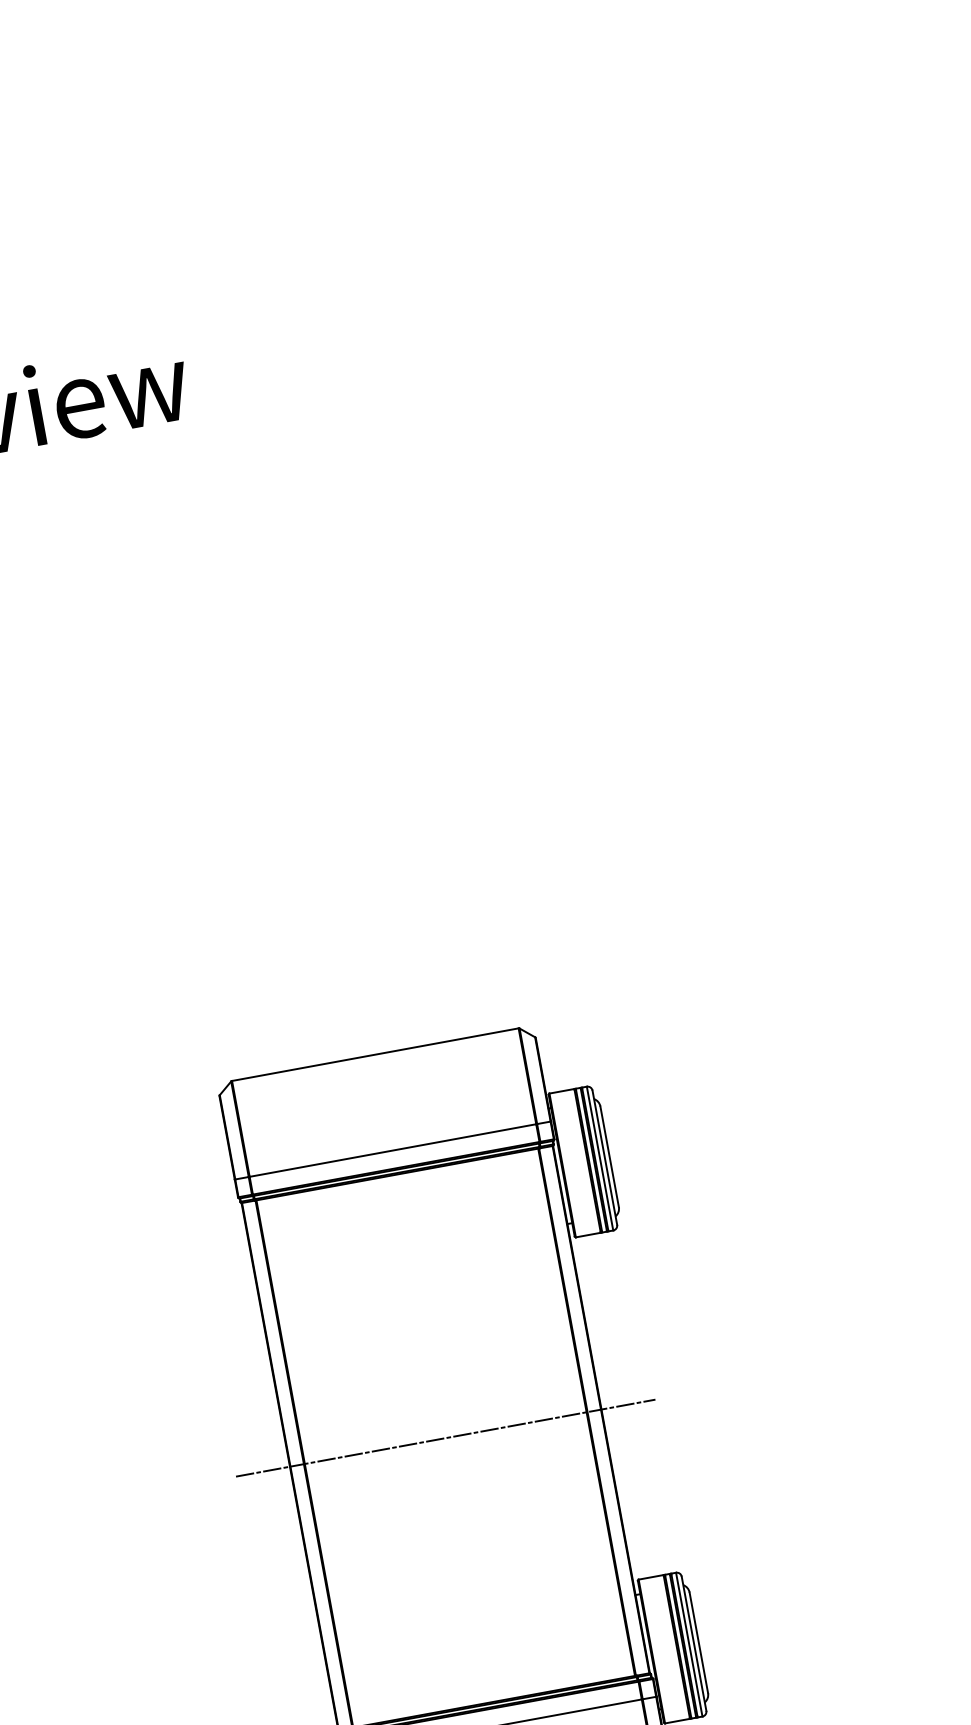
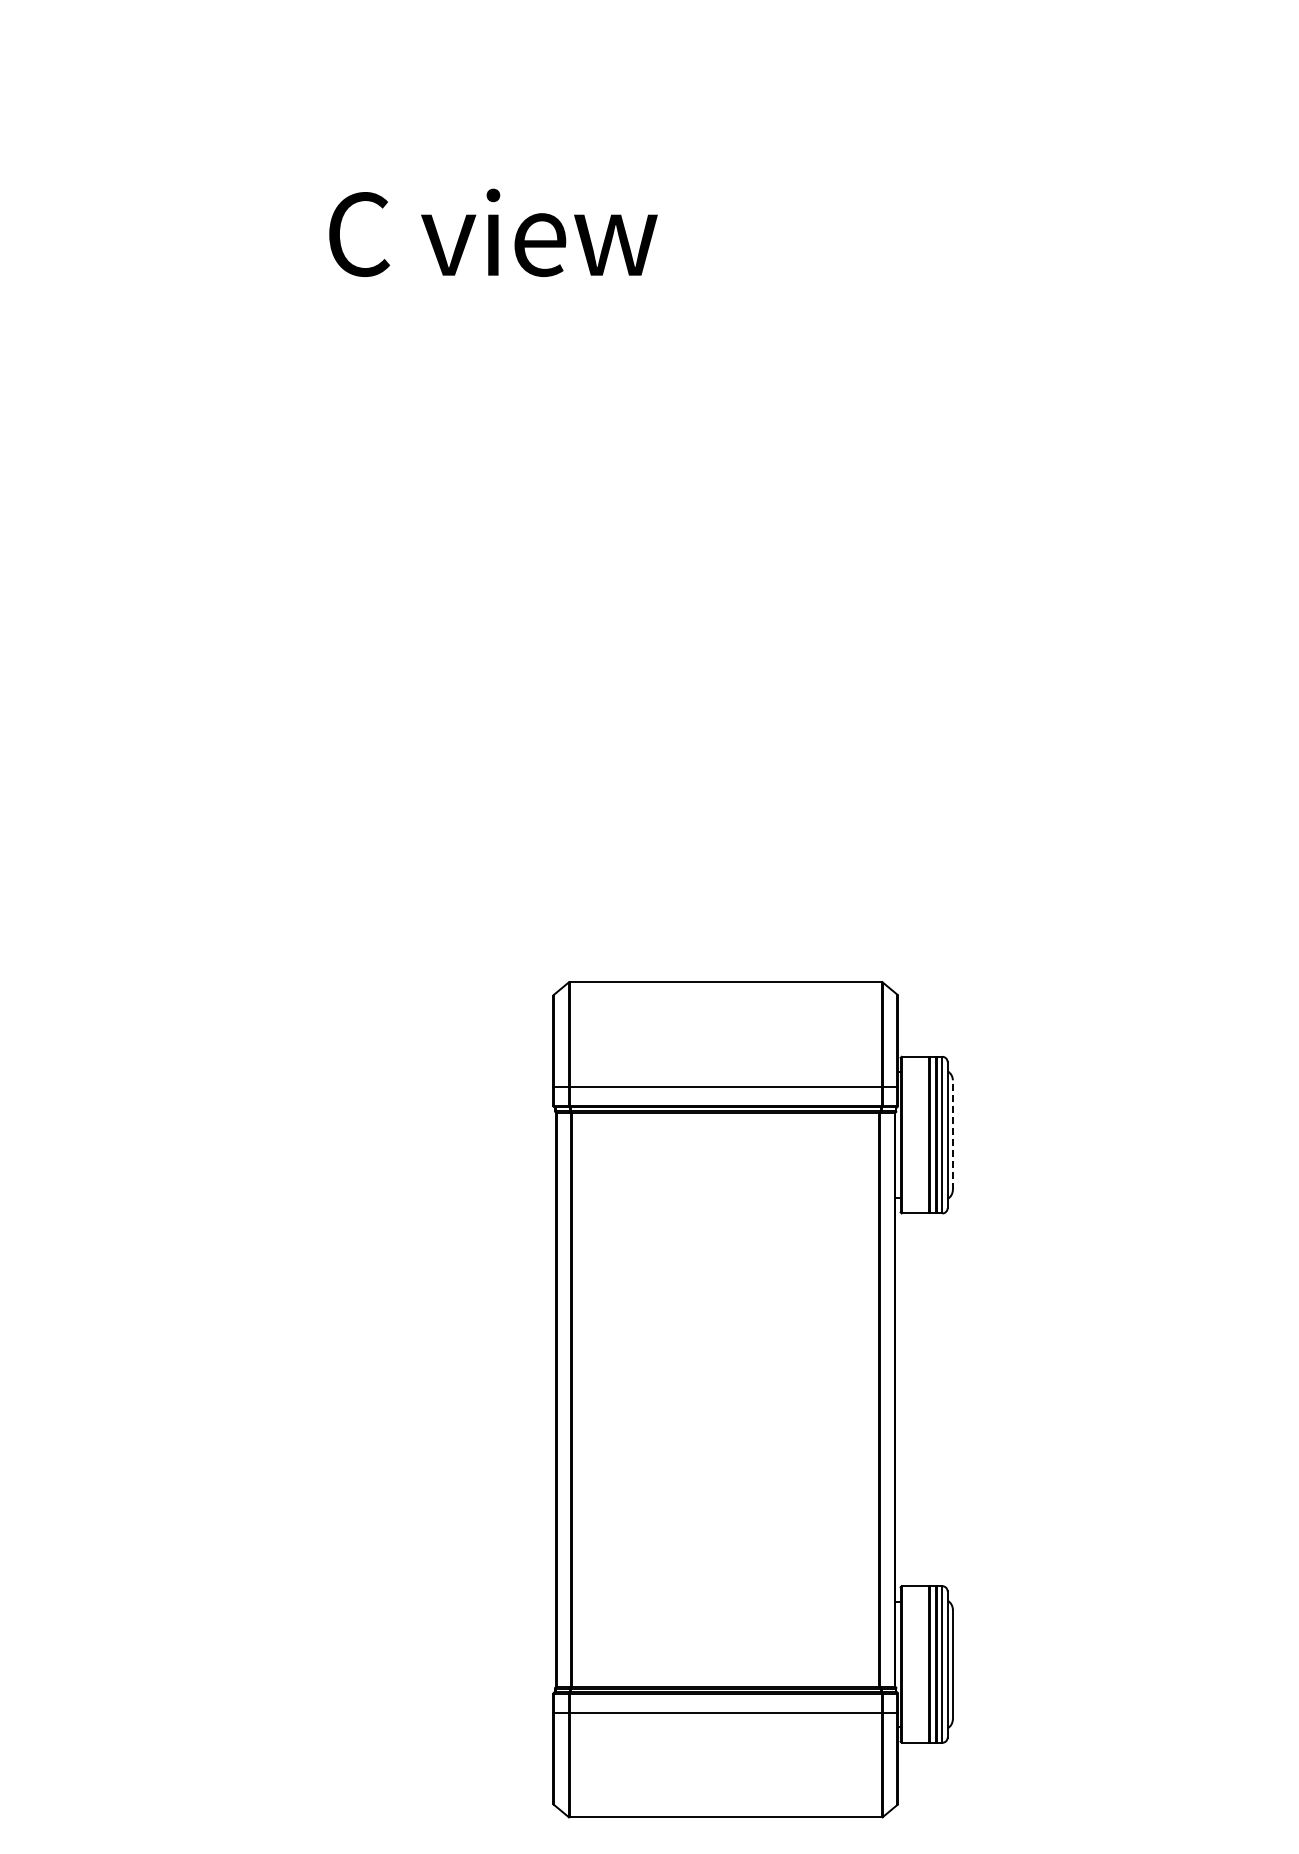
line: (609, 1157) -> (952, 1135), solid -> dashed
line: (445, 1437) -> (725, 1399), removed

